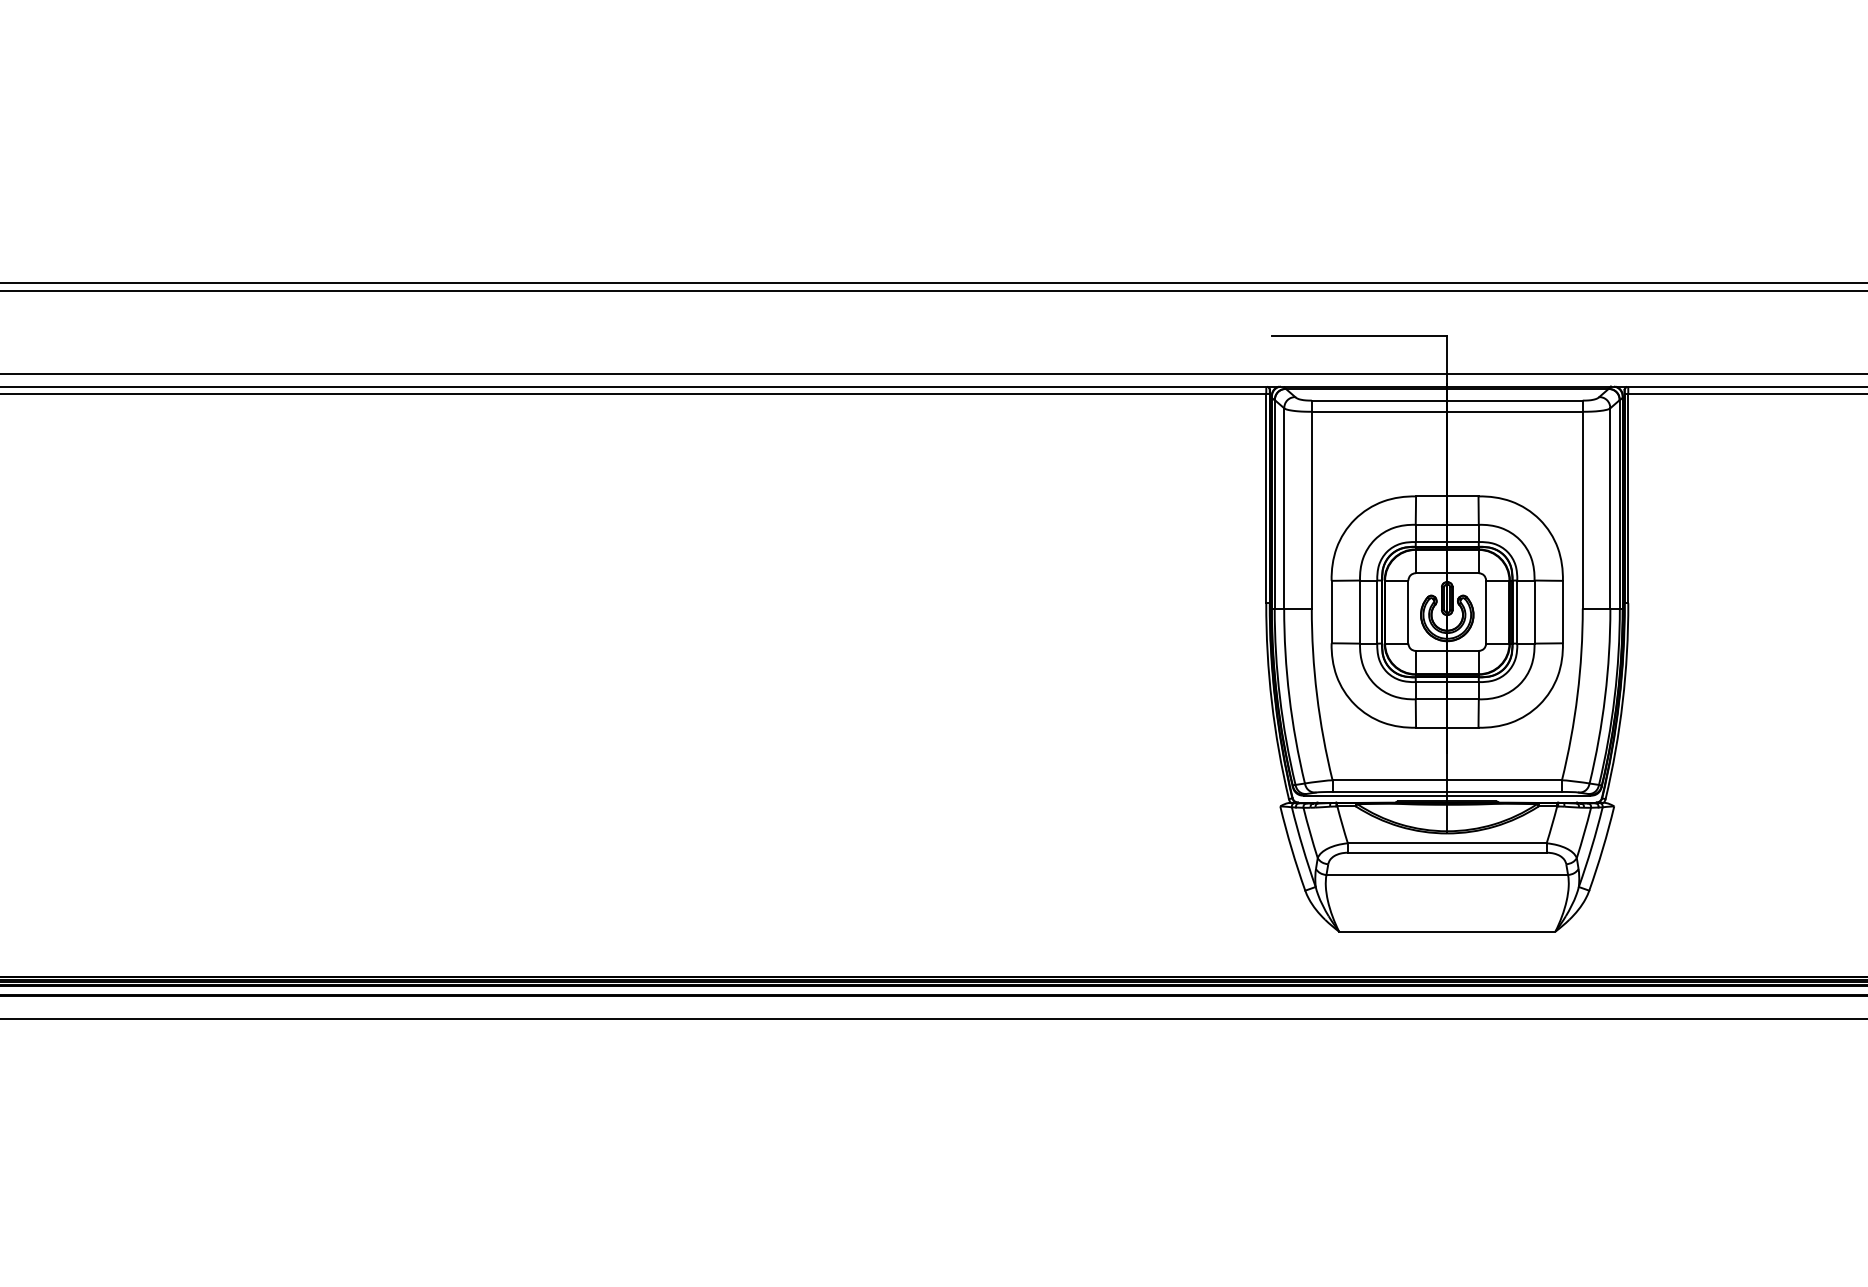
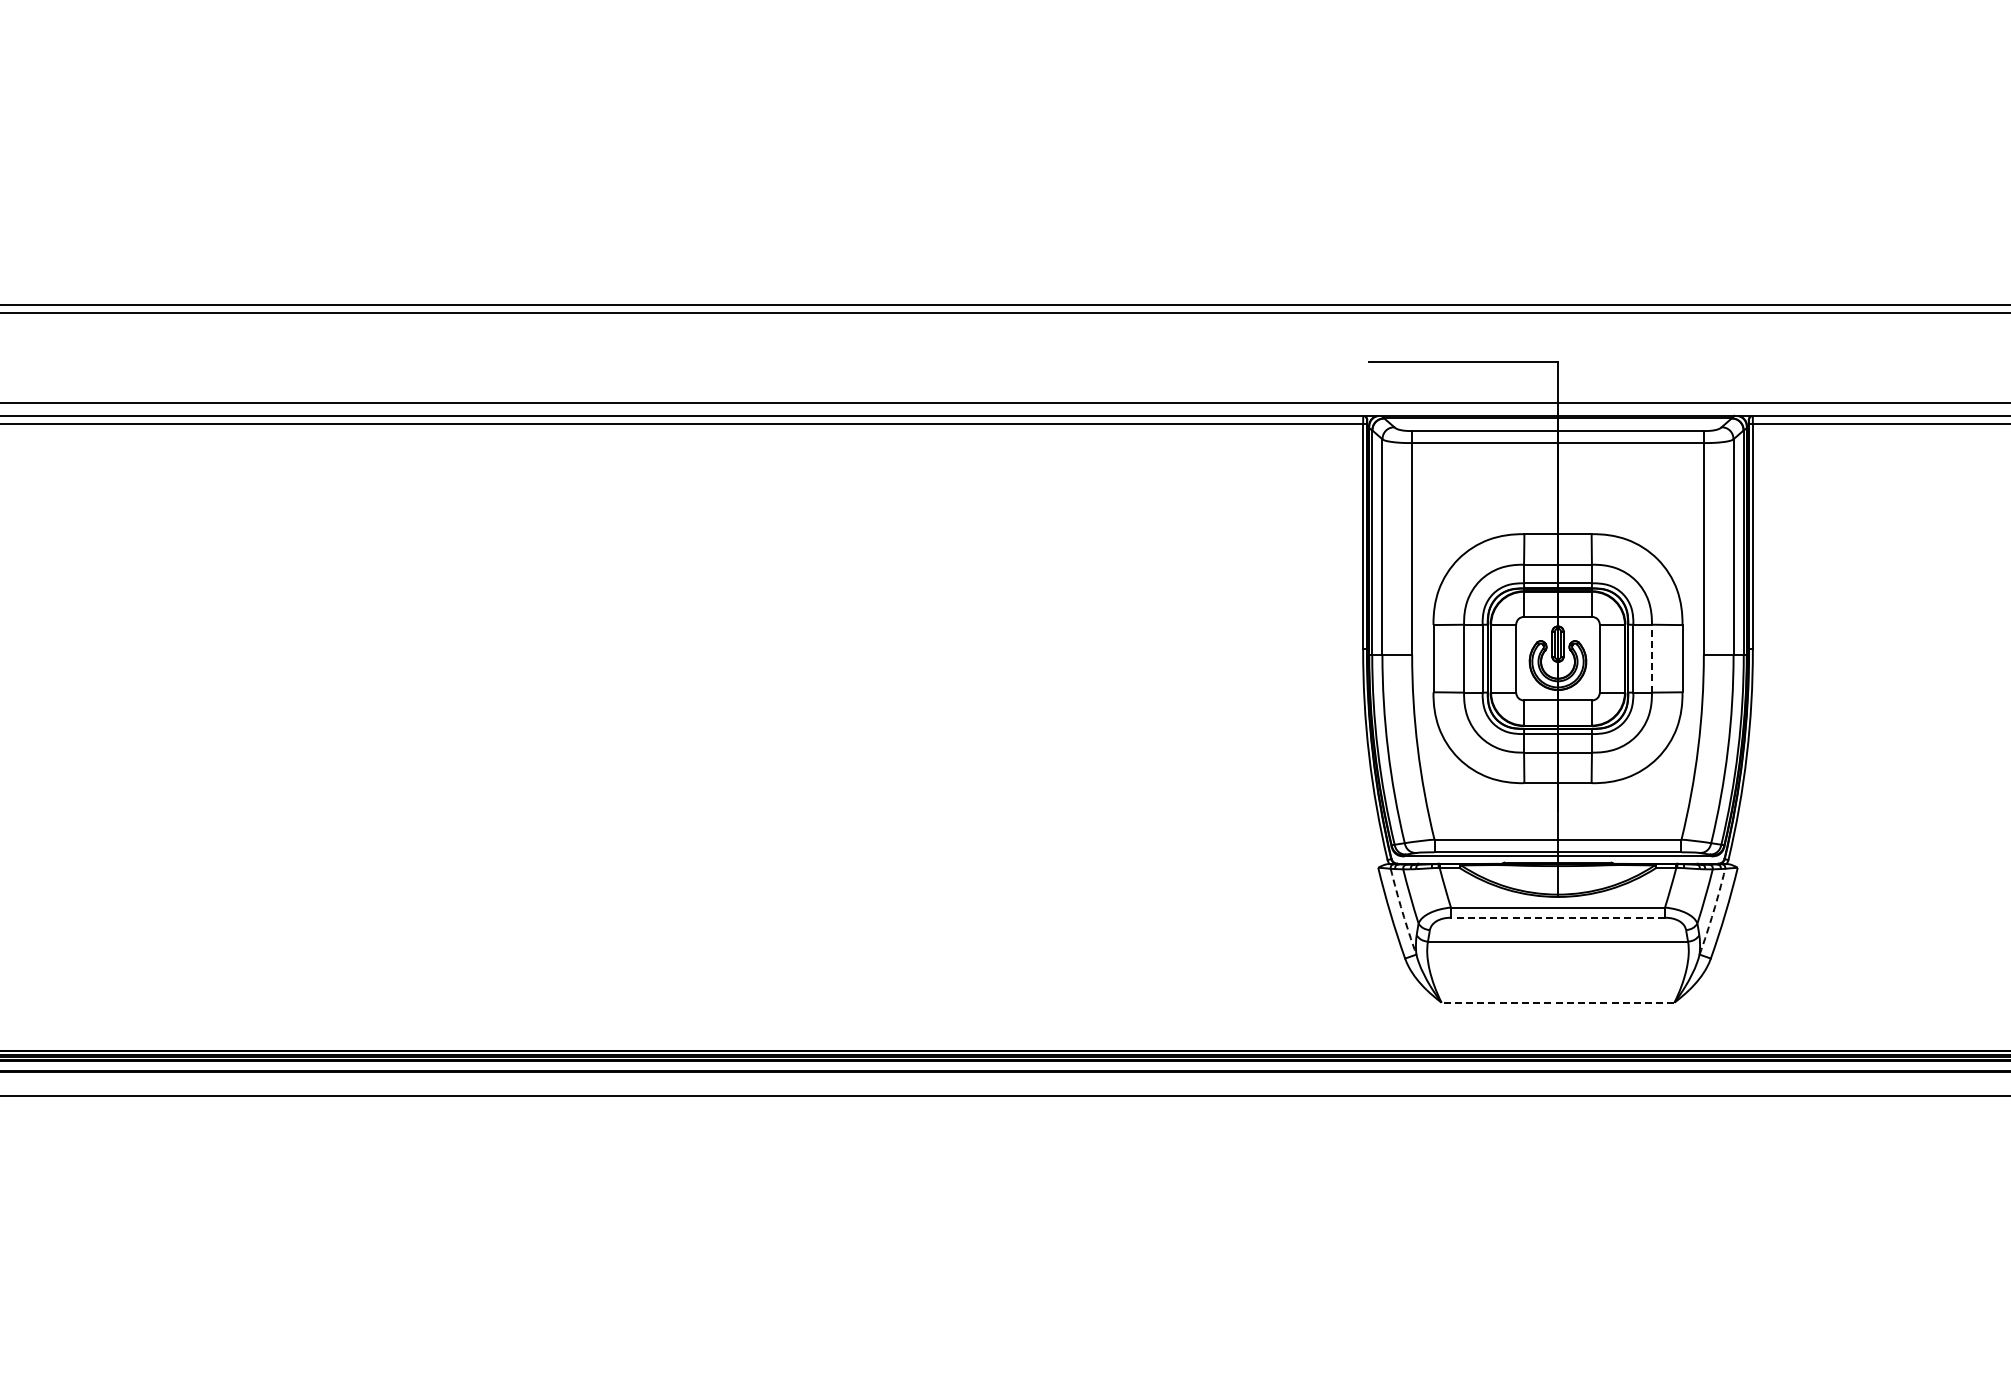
line: (1534, 611) -> (1651, 658), solid -> dashed
arc: (1302, 847) -> (1402, 912), solid -> dashed
arc: (1591, 847) -> (1713, 912), solid -> dashed
line: (1446, 852) -> (1557, 917), solid -> dashed
line: (1446, 931) -> (1557, 1002), solid -> dashed

